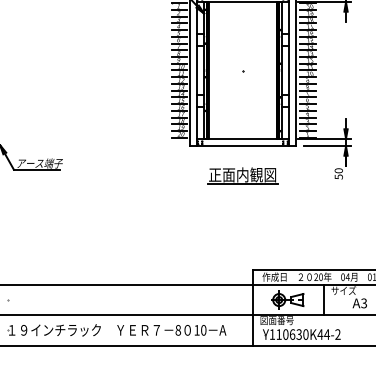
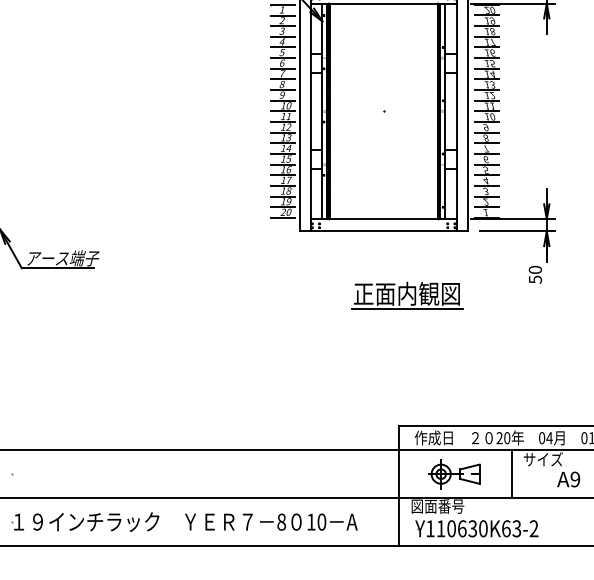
part: (242, 175) -> (406, 294), moved
text: (364, 303) -> (575, 479), A3 -> A9
text: (323, 334) -> (511, 528), Y110630K44-2 -> Y110630K63-2

